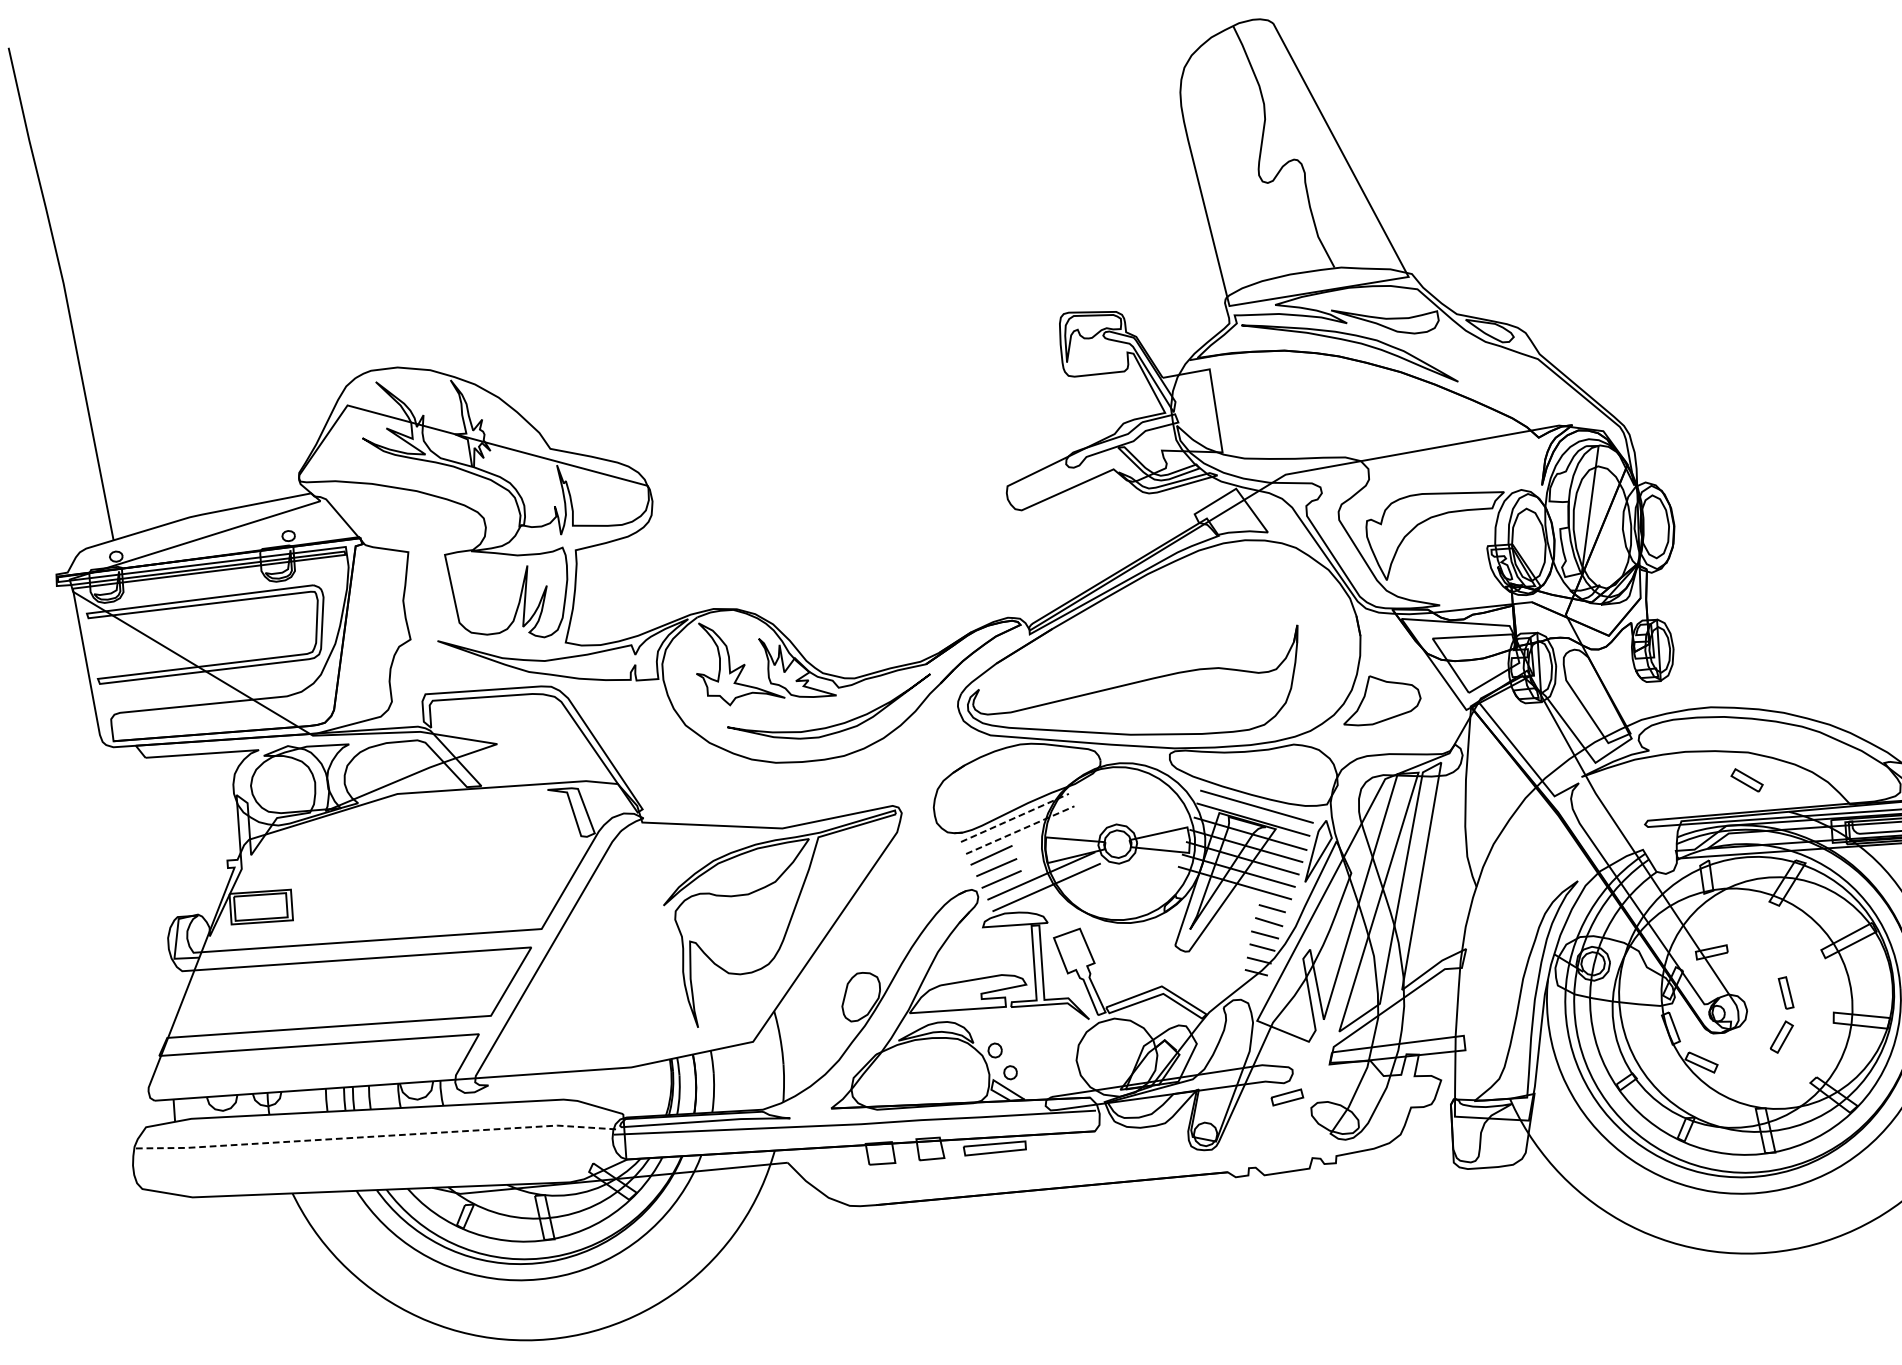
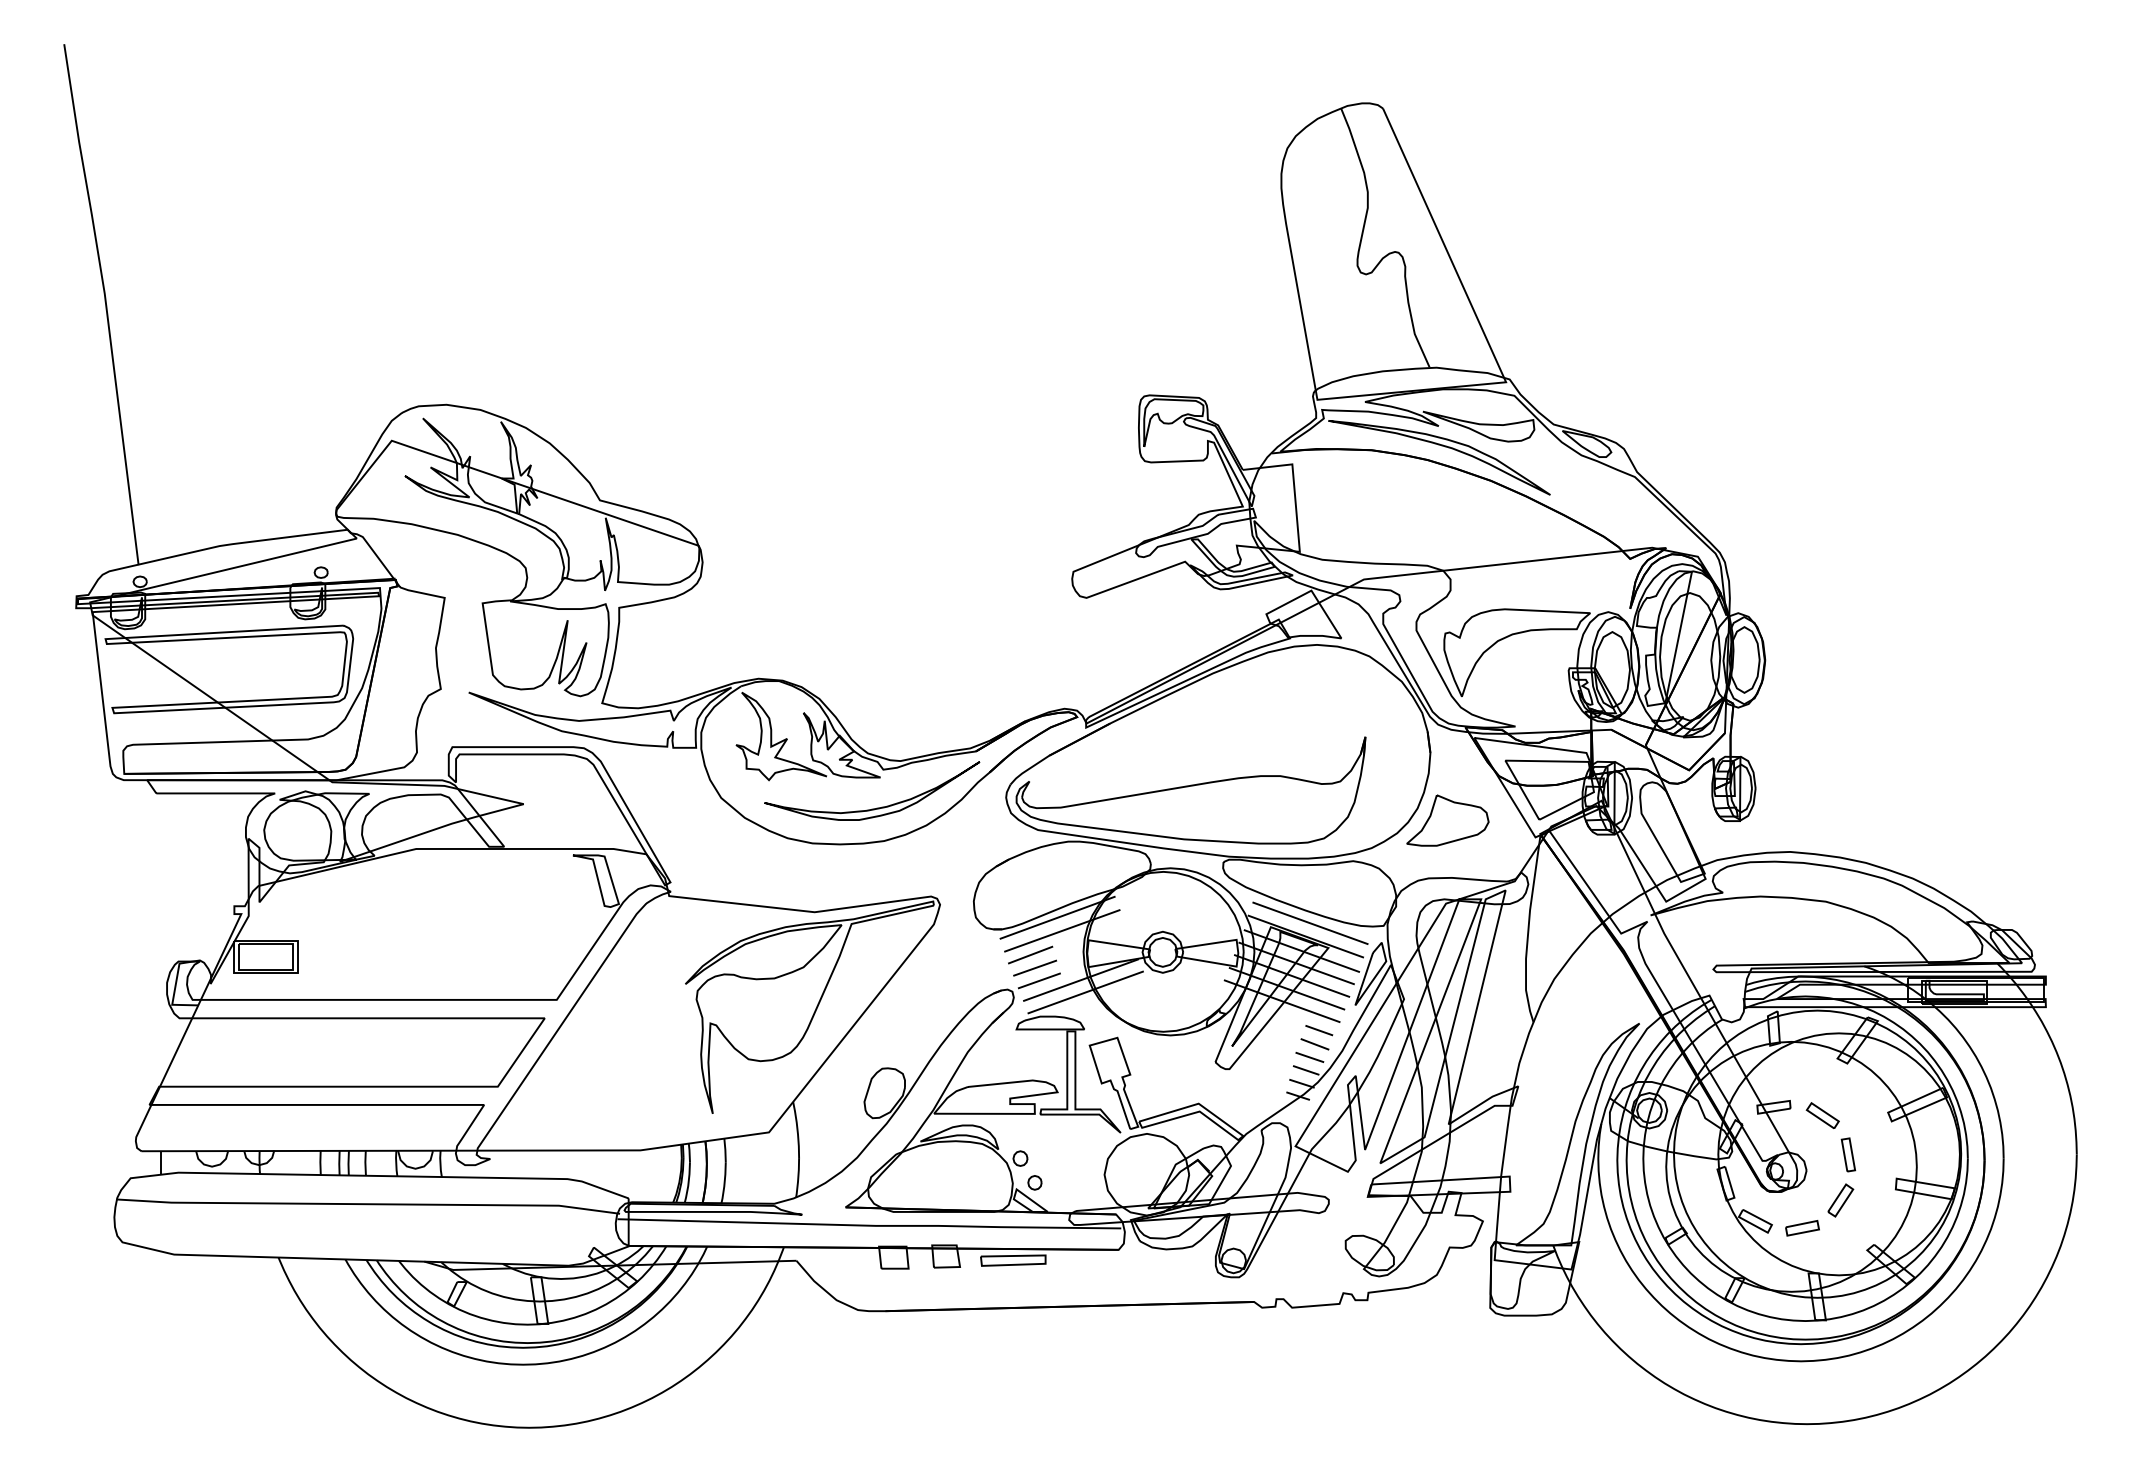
part: (1746, 780) -> (1822, 1115), moved
line: (1014, 817) -> (1057, 917), dashed -> solid
line: (1020, 829) -> (1062, 930), dashed -> solid
part: (1287, 1097) -> (1802, 1228), moved
line: (375, 1136) -> (368, 1204), dashed -> solid

